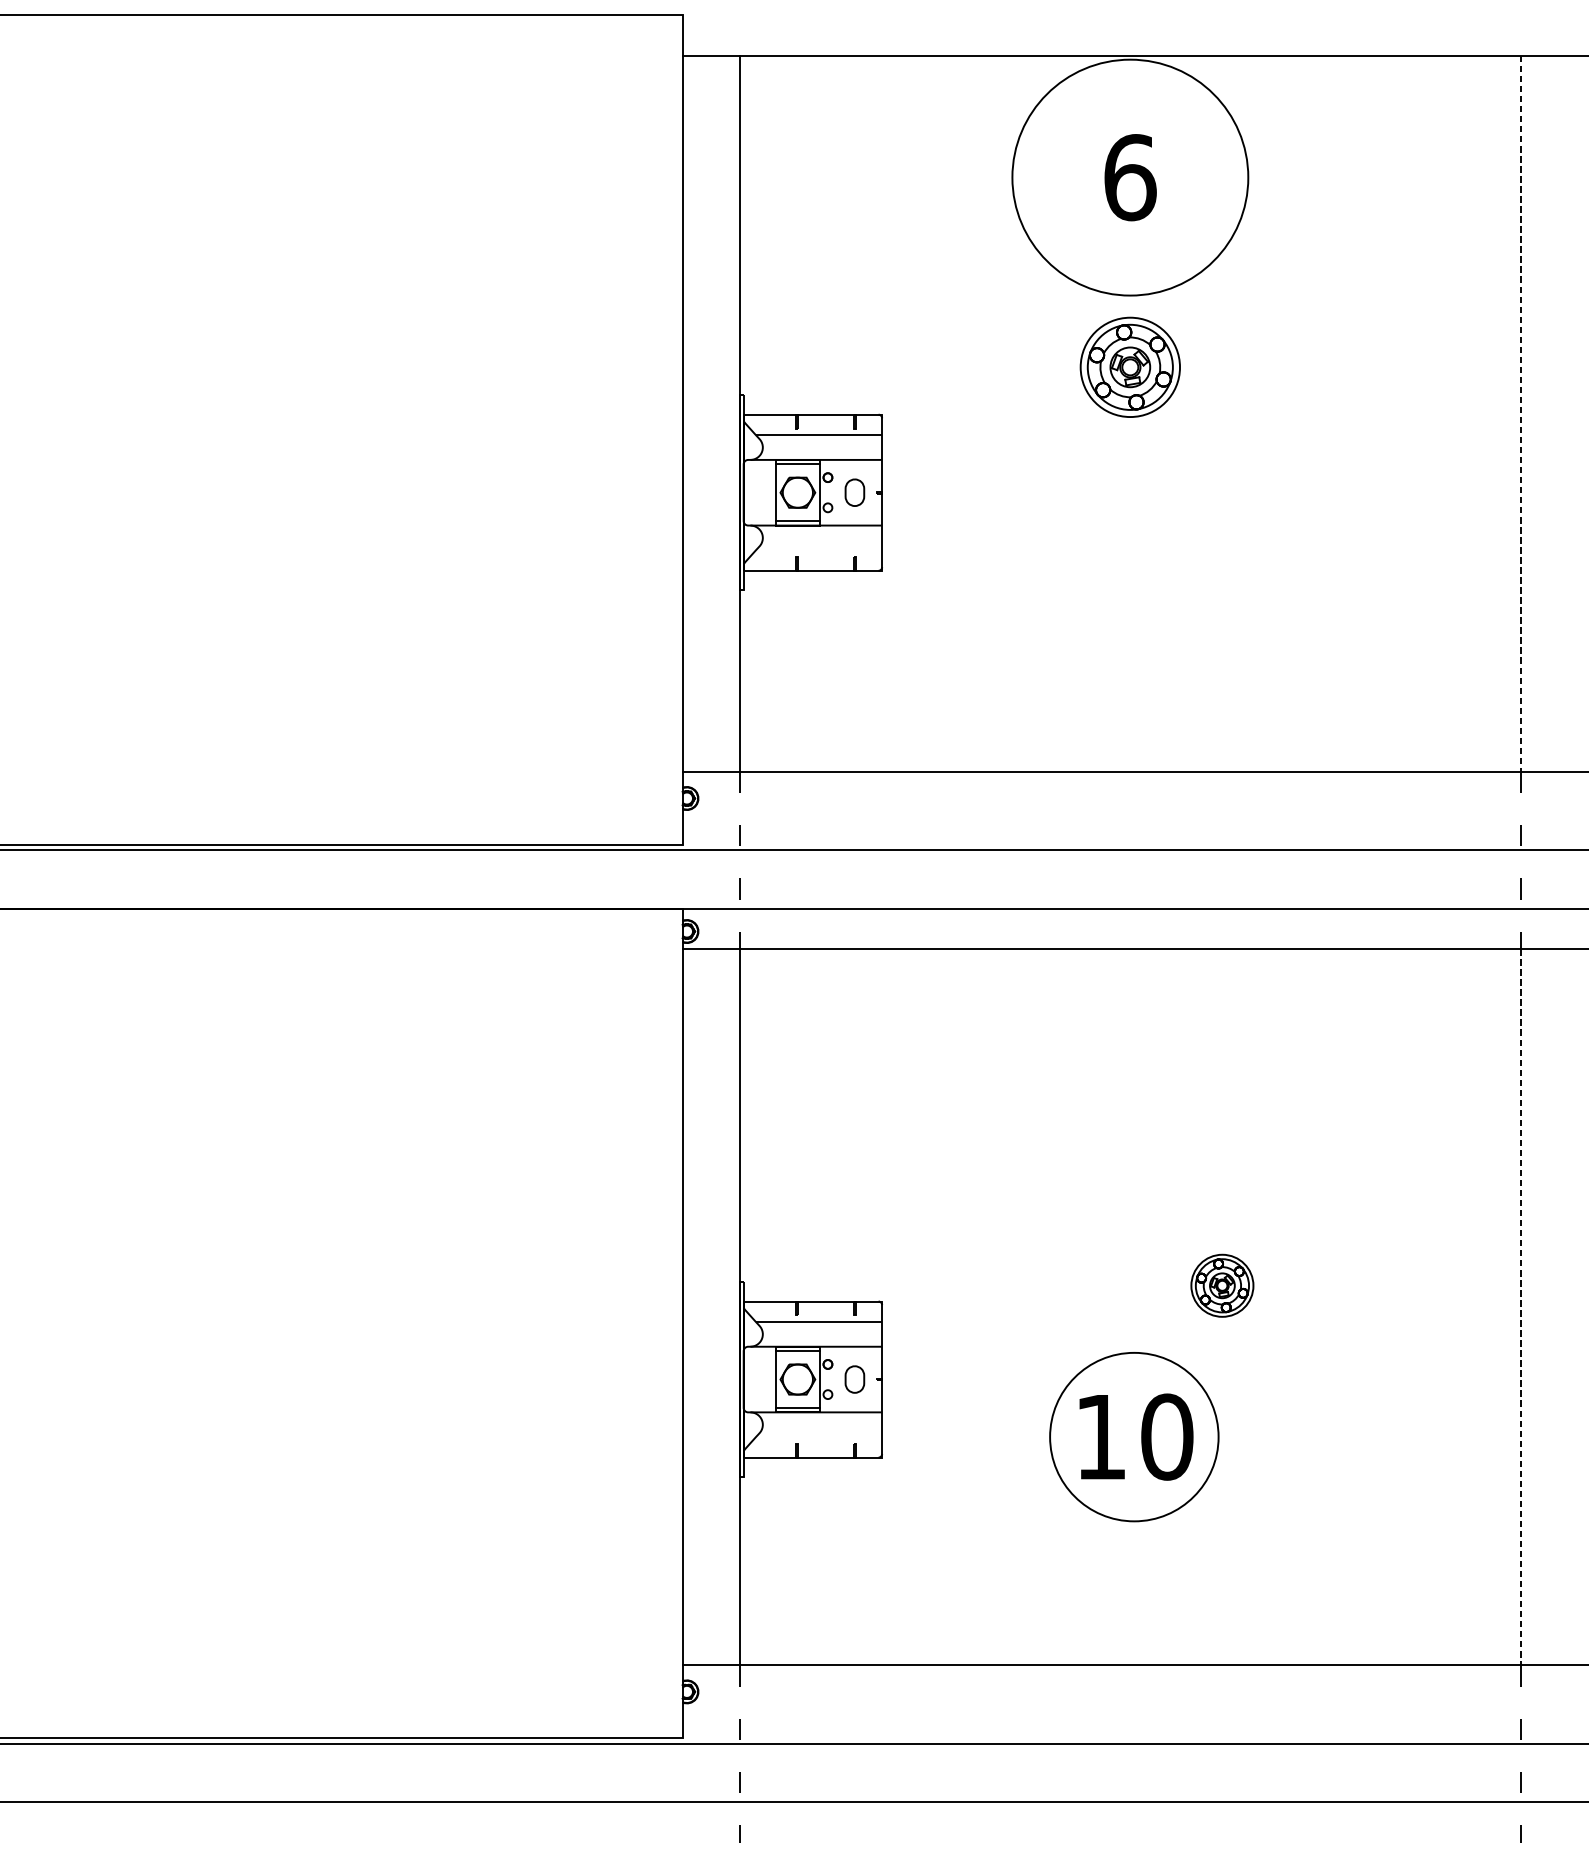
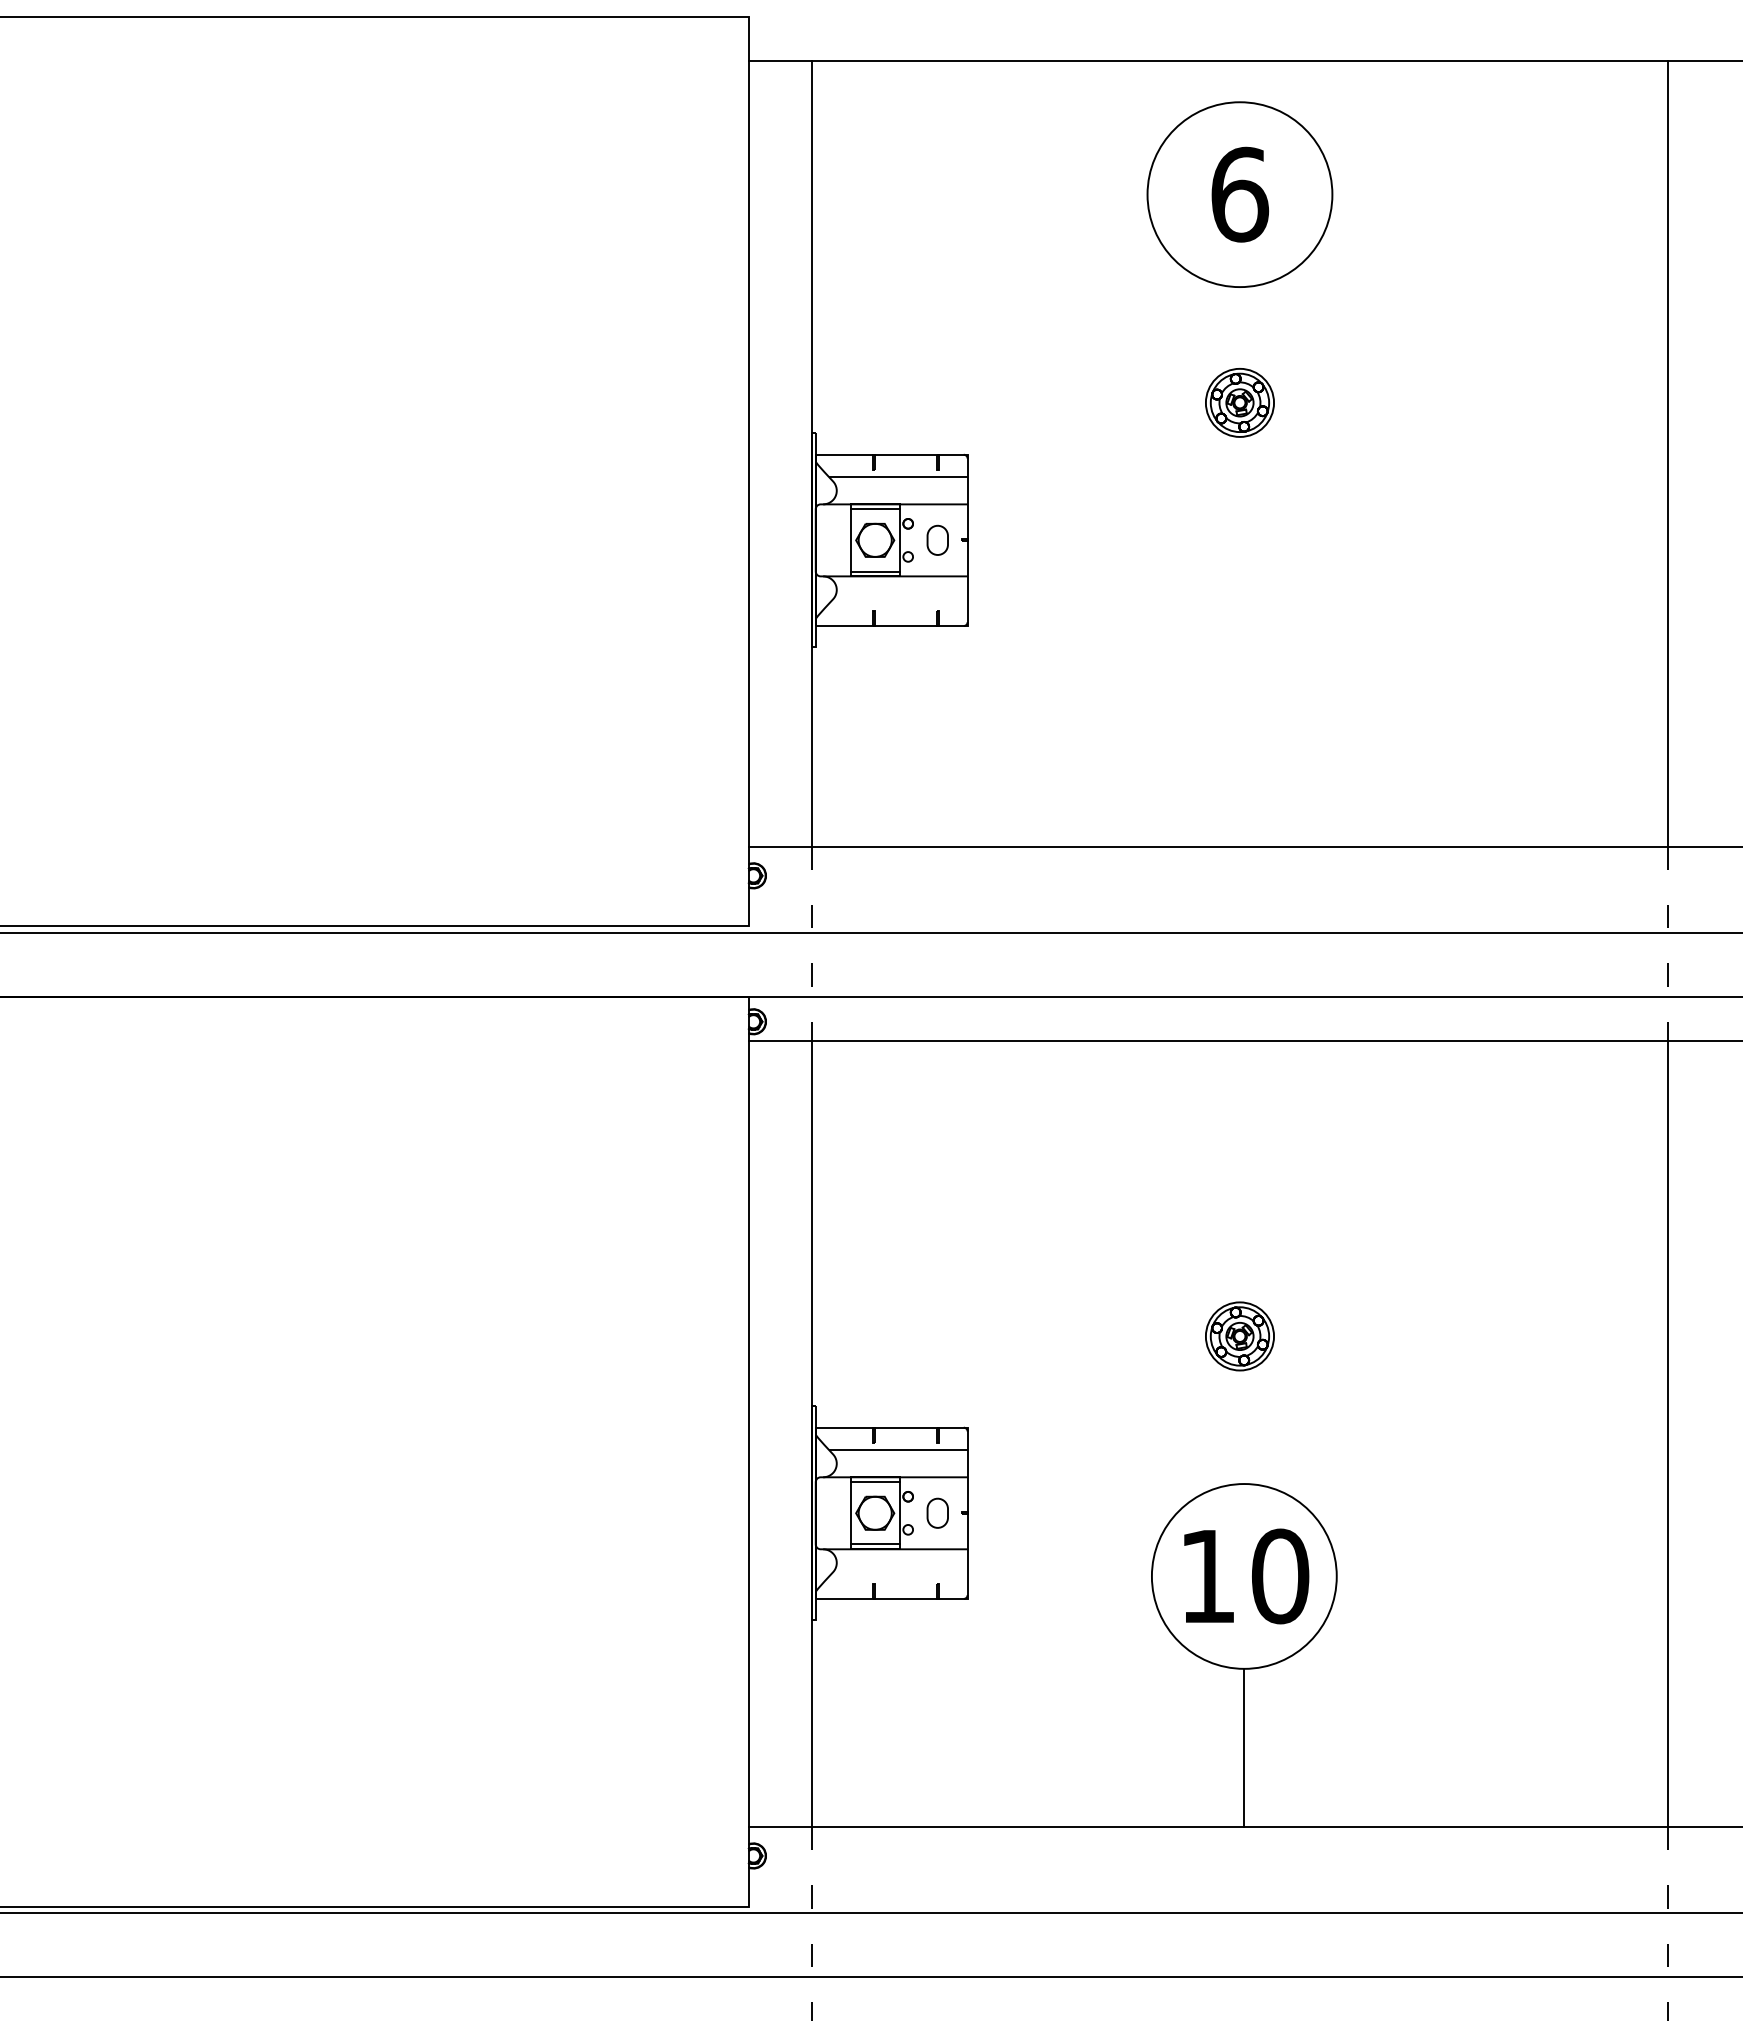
circle: (1129, 177) -> (1239, 194), size x0.71
part: (1129, 367) -> (1239, 402), size x0.62
line: (1520, 413) -> (1668, 453), dashed -> solid
part: (1221, 1285) -> (1239, 1336), moved
line: (1520, 1307) -> (1668, 1434), dashed -> solid
line: (1134, 1593) -> (1244, 1747), added

